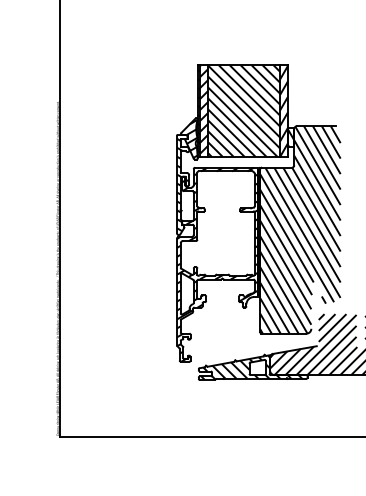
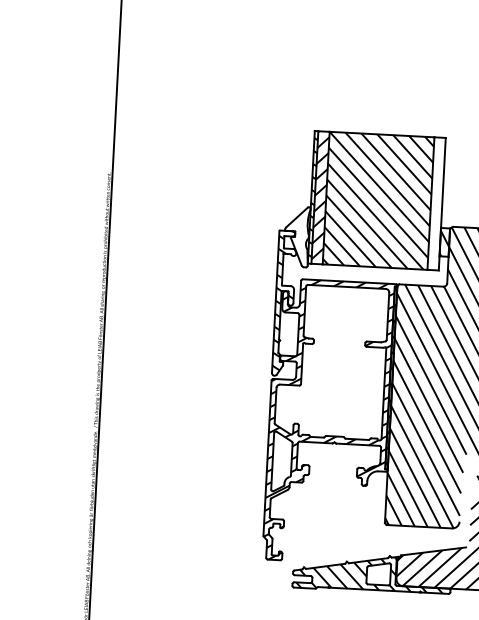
hatch: (284, 110) -> (437, 202), removed
hatch: (191, 138) -> (300, 236), removed

